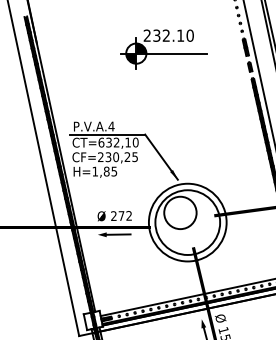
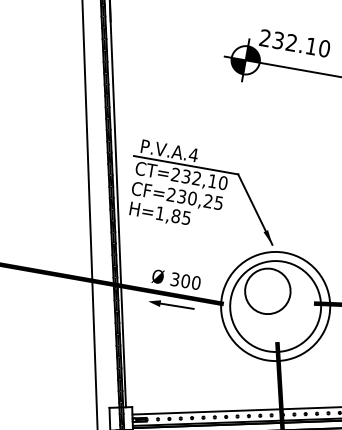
text: (101, 142) -> (175, 174), CT=632,10 -> CT=232,10
text: (121, 216) -> (185, 281), 272 -> 300

